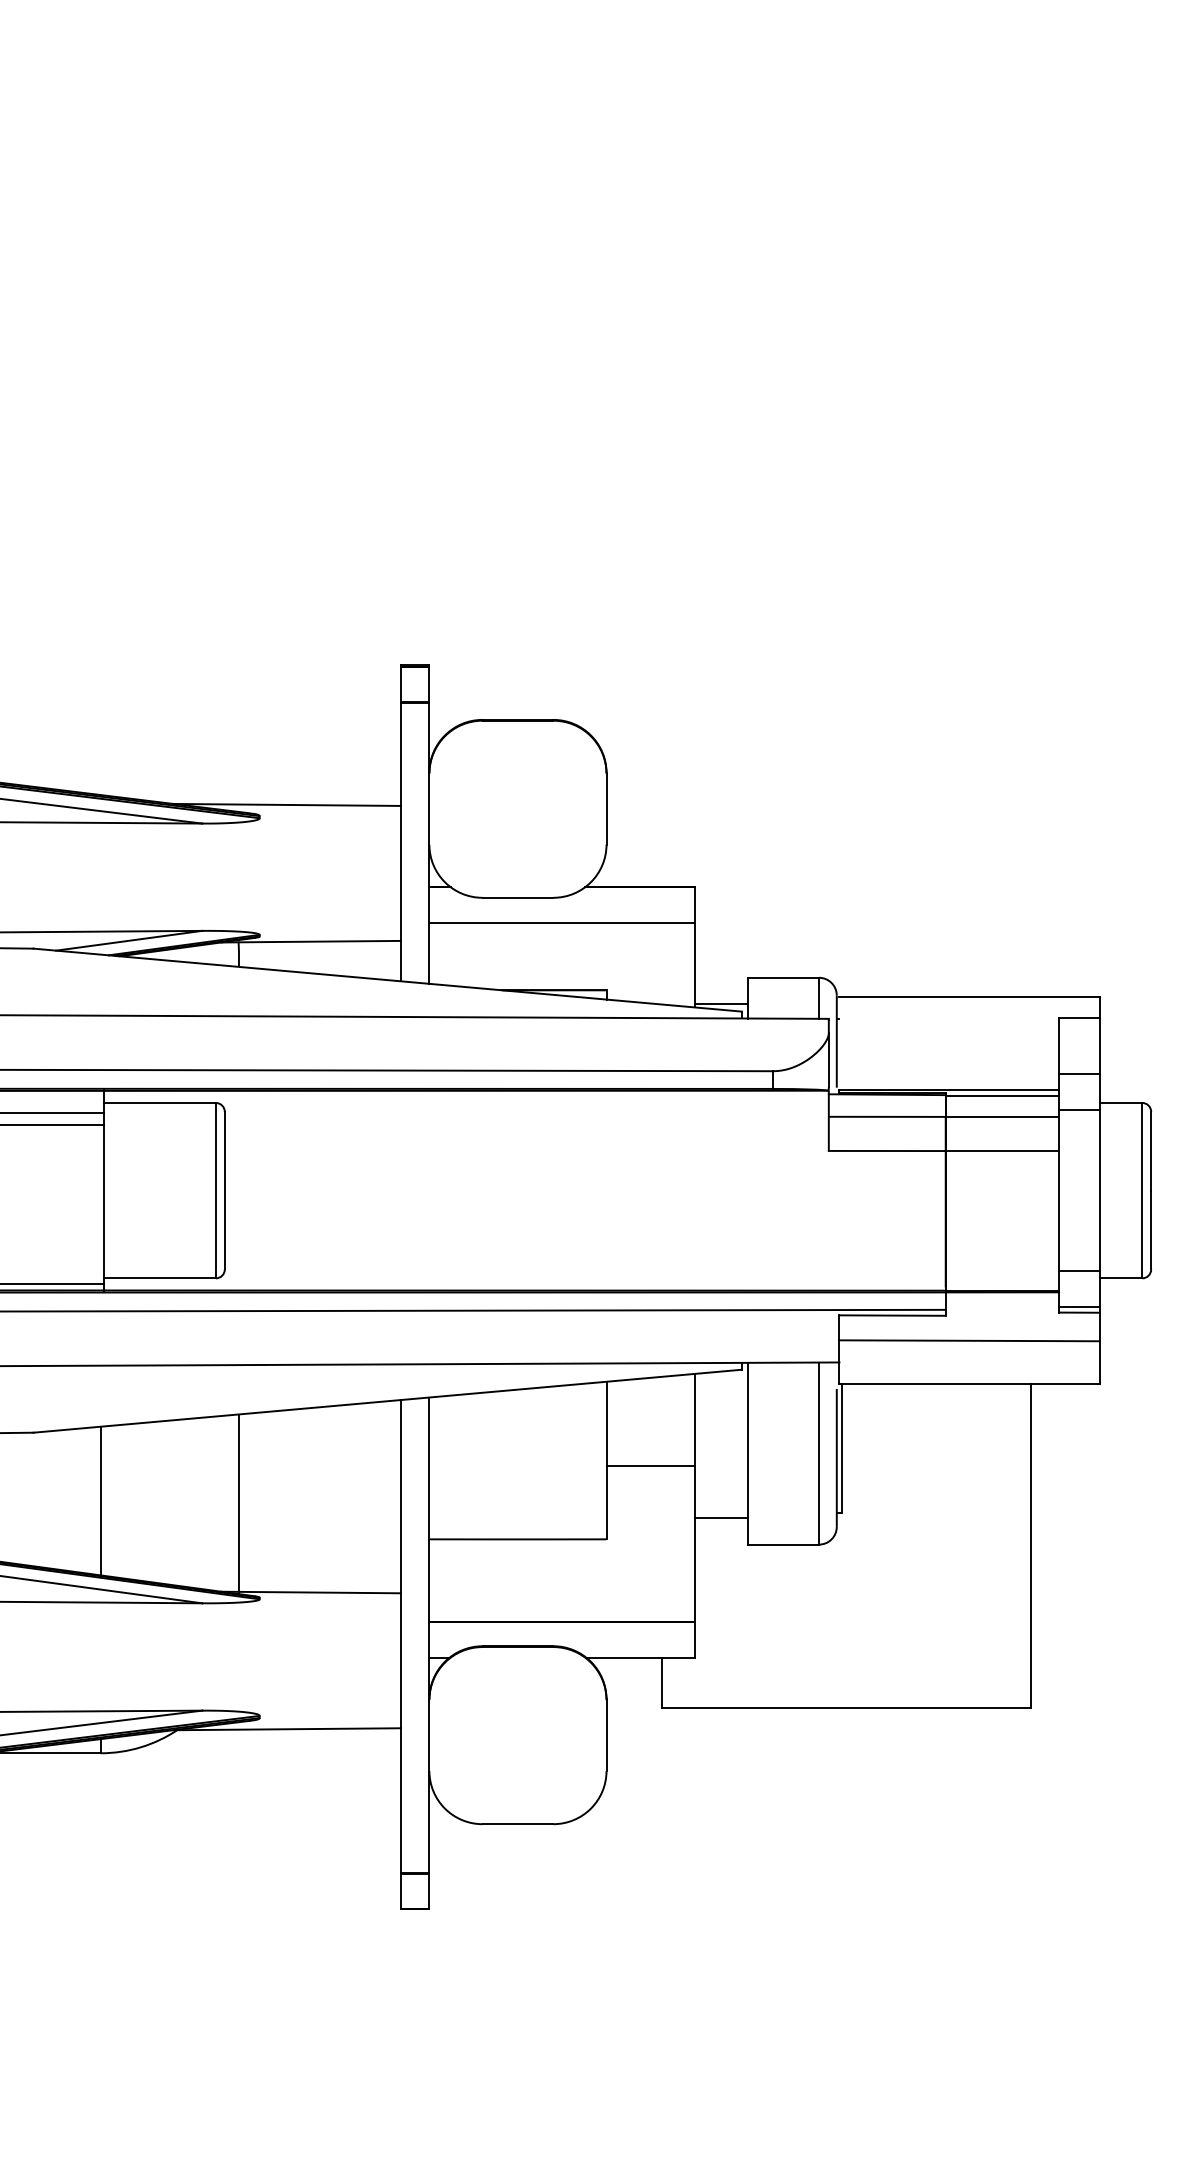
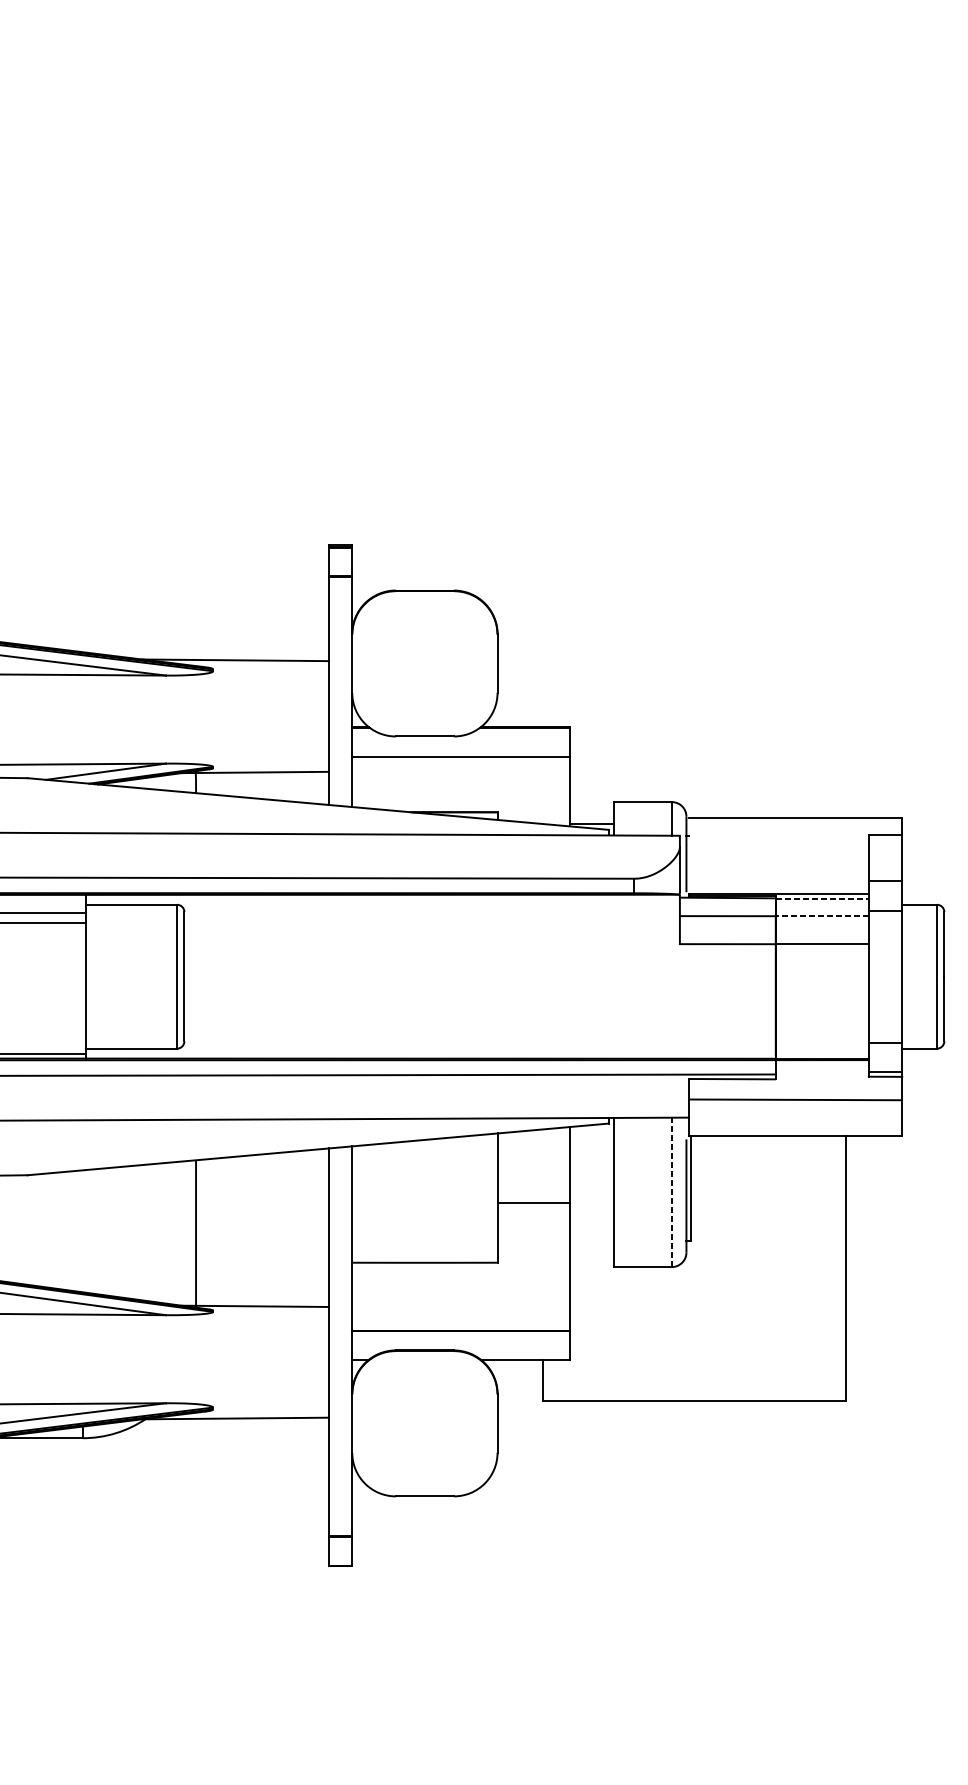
line: (1002, 1096) -> (822, 899), solid -> dashed
line: (1002, 1116) -> (822, 915), solid -> dashed
line: (819, 1453) -> (672, 1192), solid -> dashed
line: (100, 1500) -> (82, 1230), removed
line: (721, 1518) -> (591, 1245), removed

